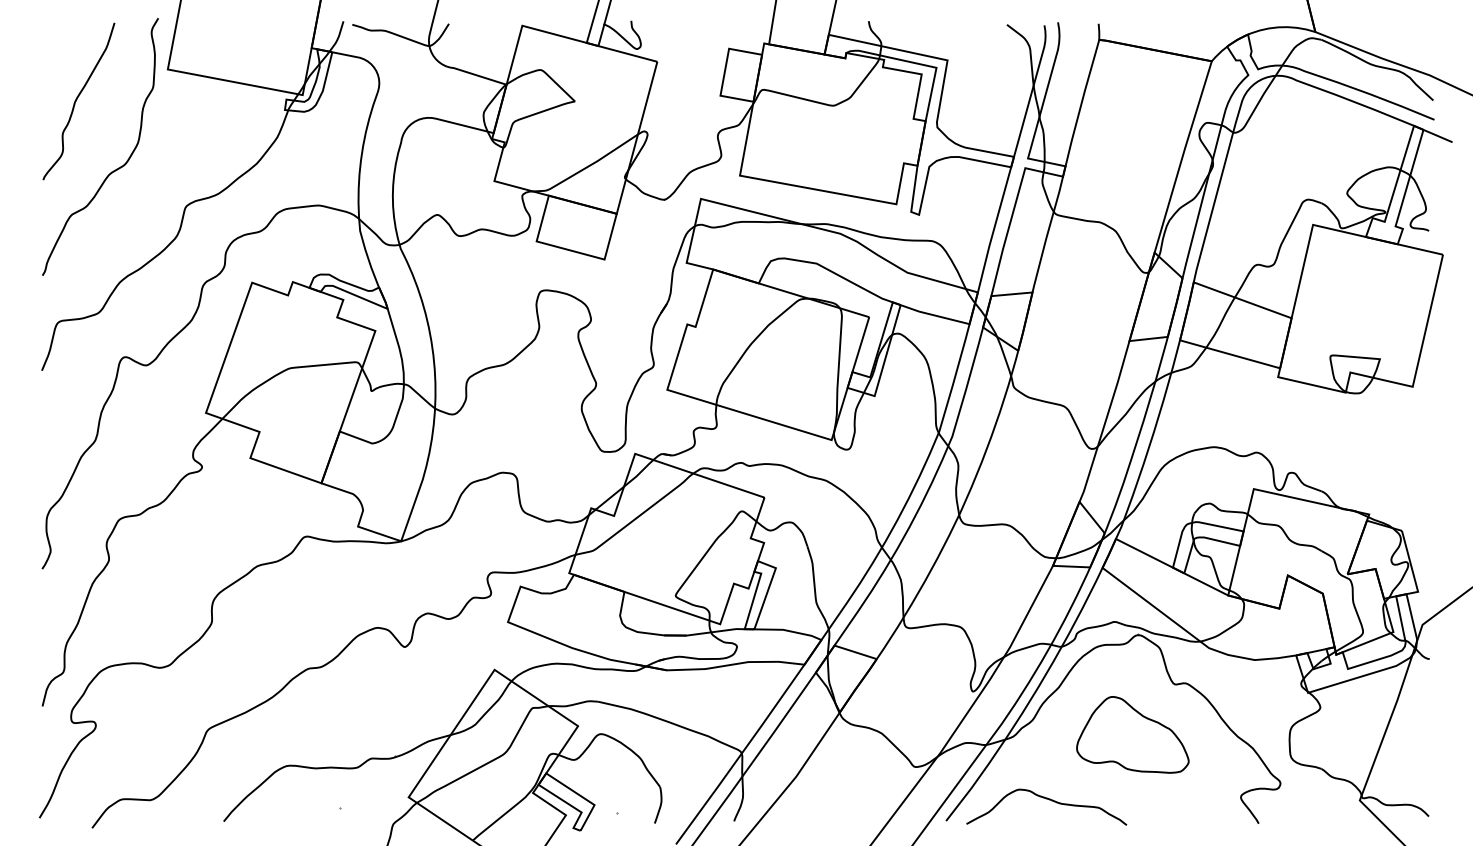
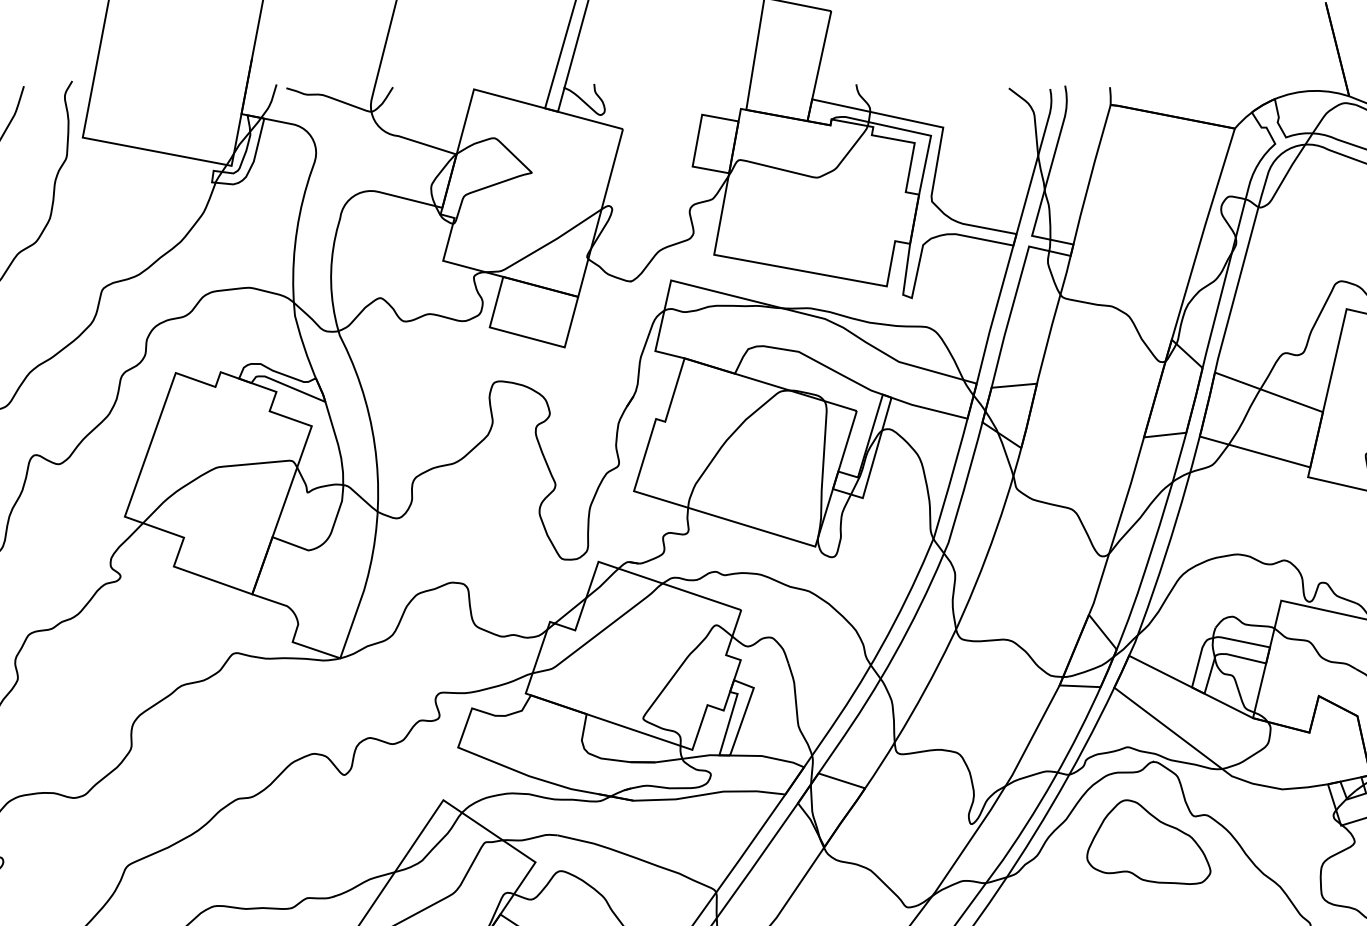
part: (1132, 734) -> (1148, 841), moved

